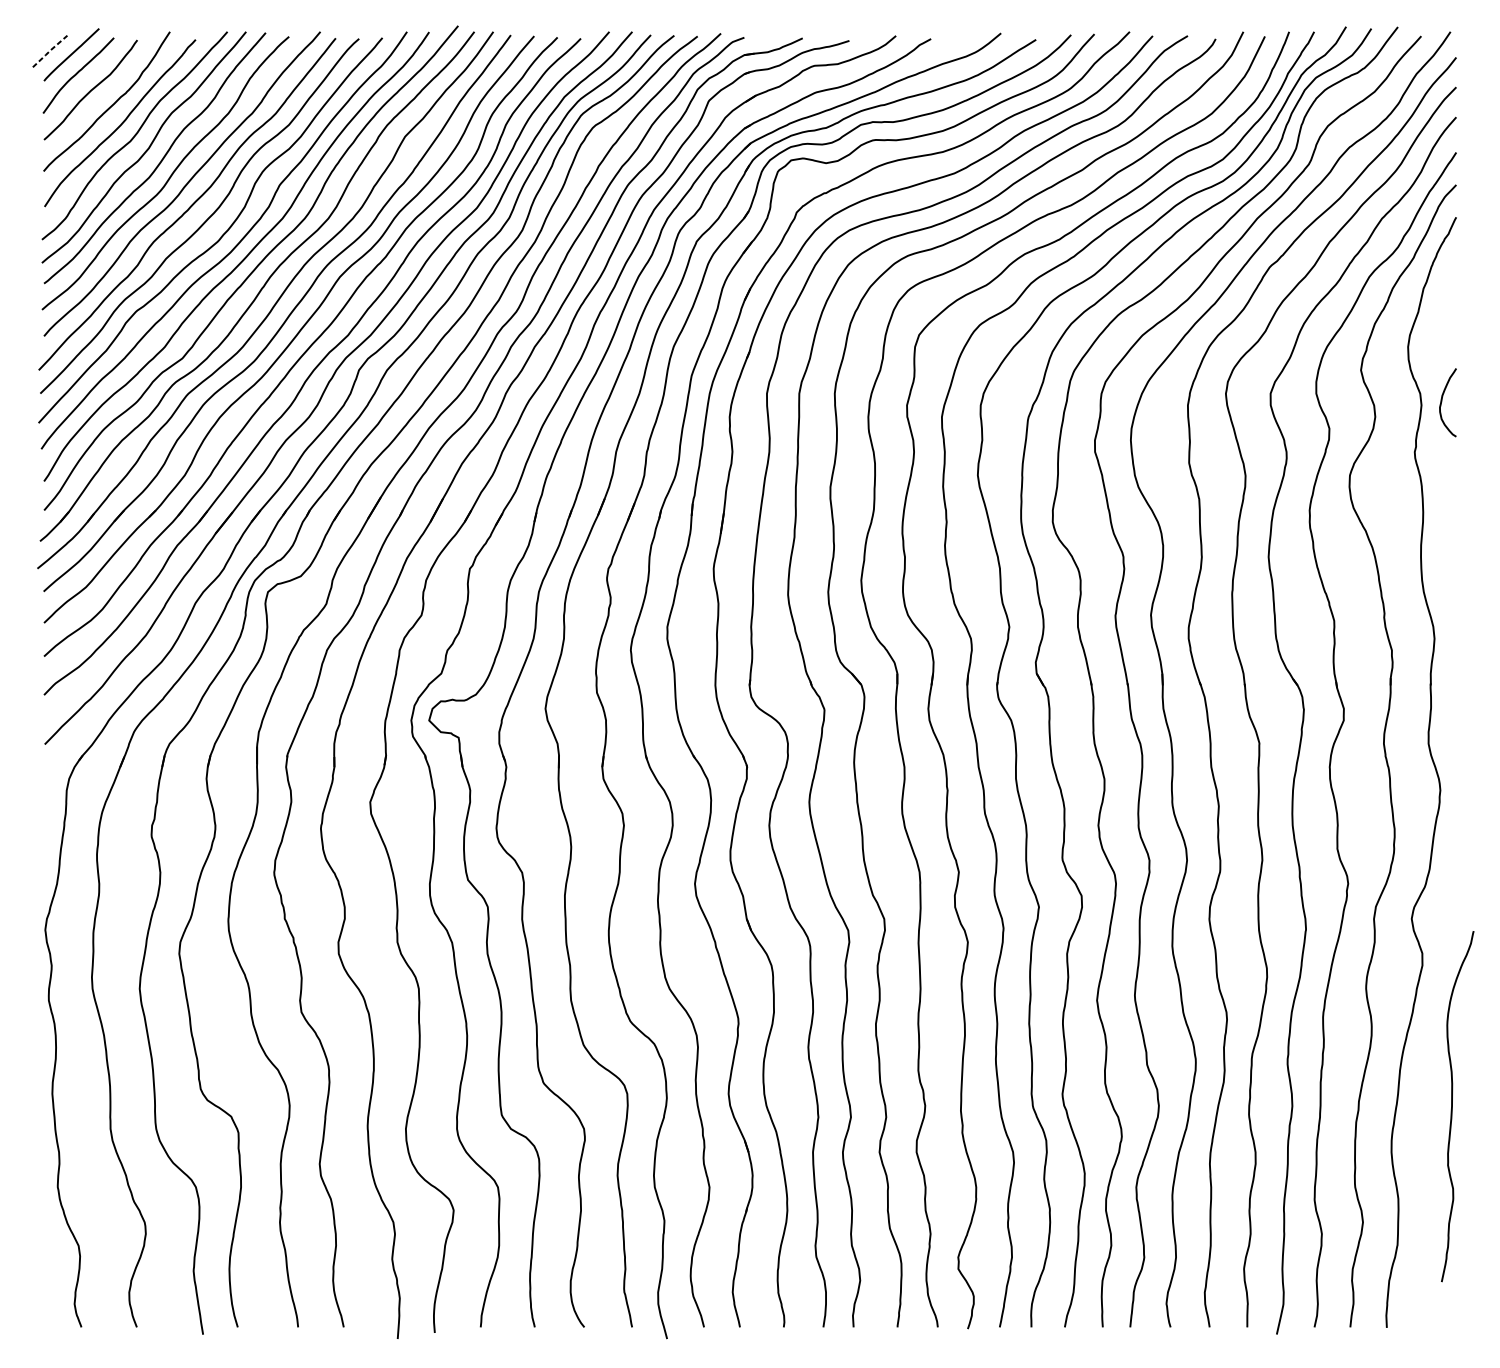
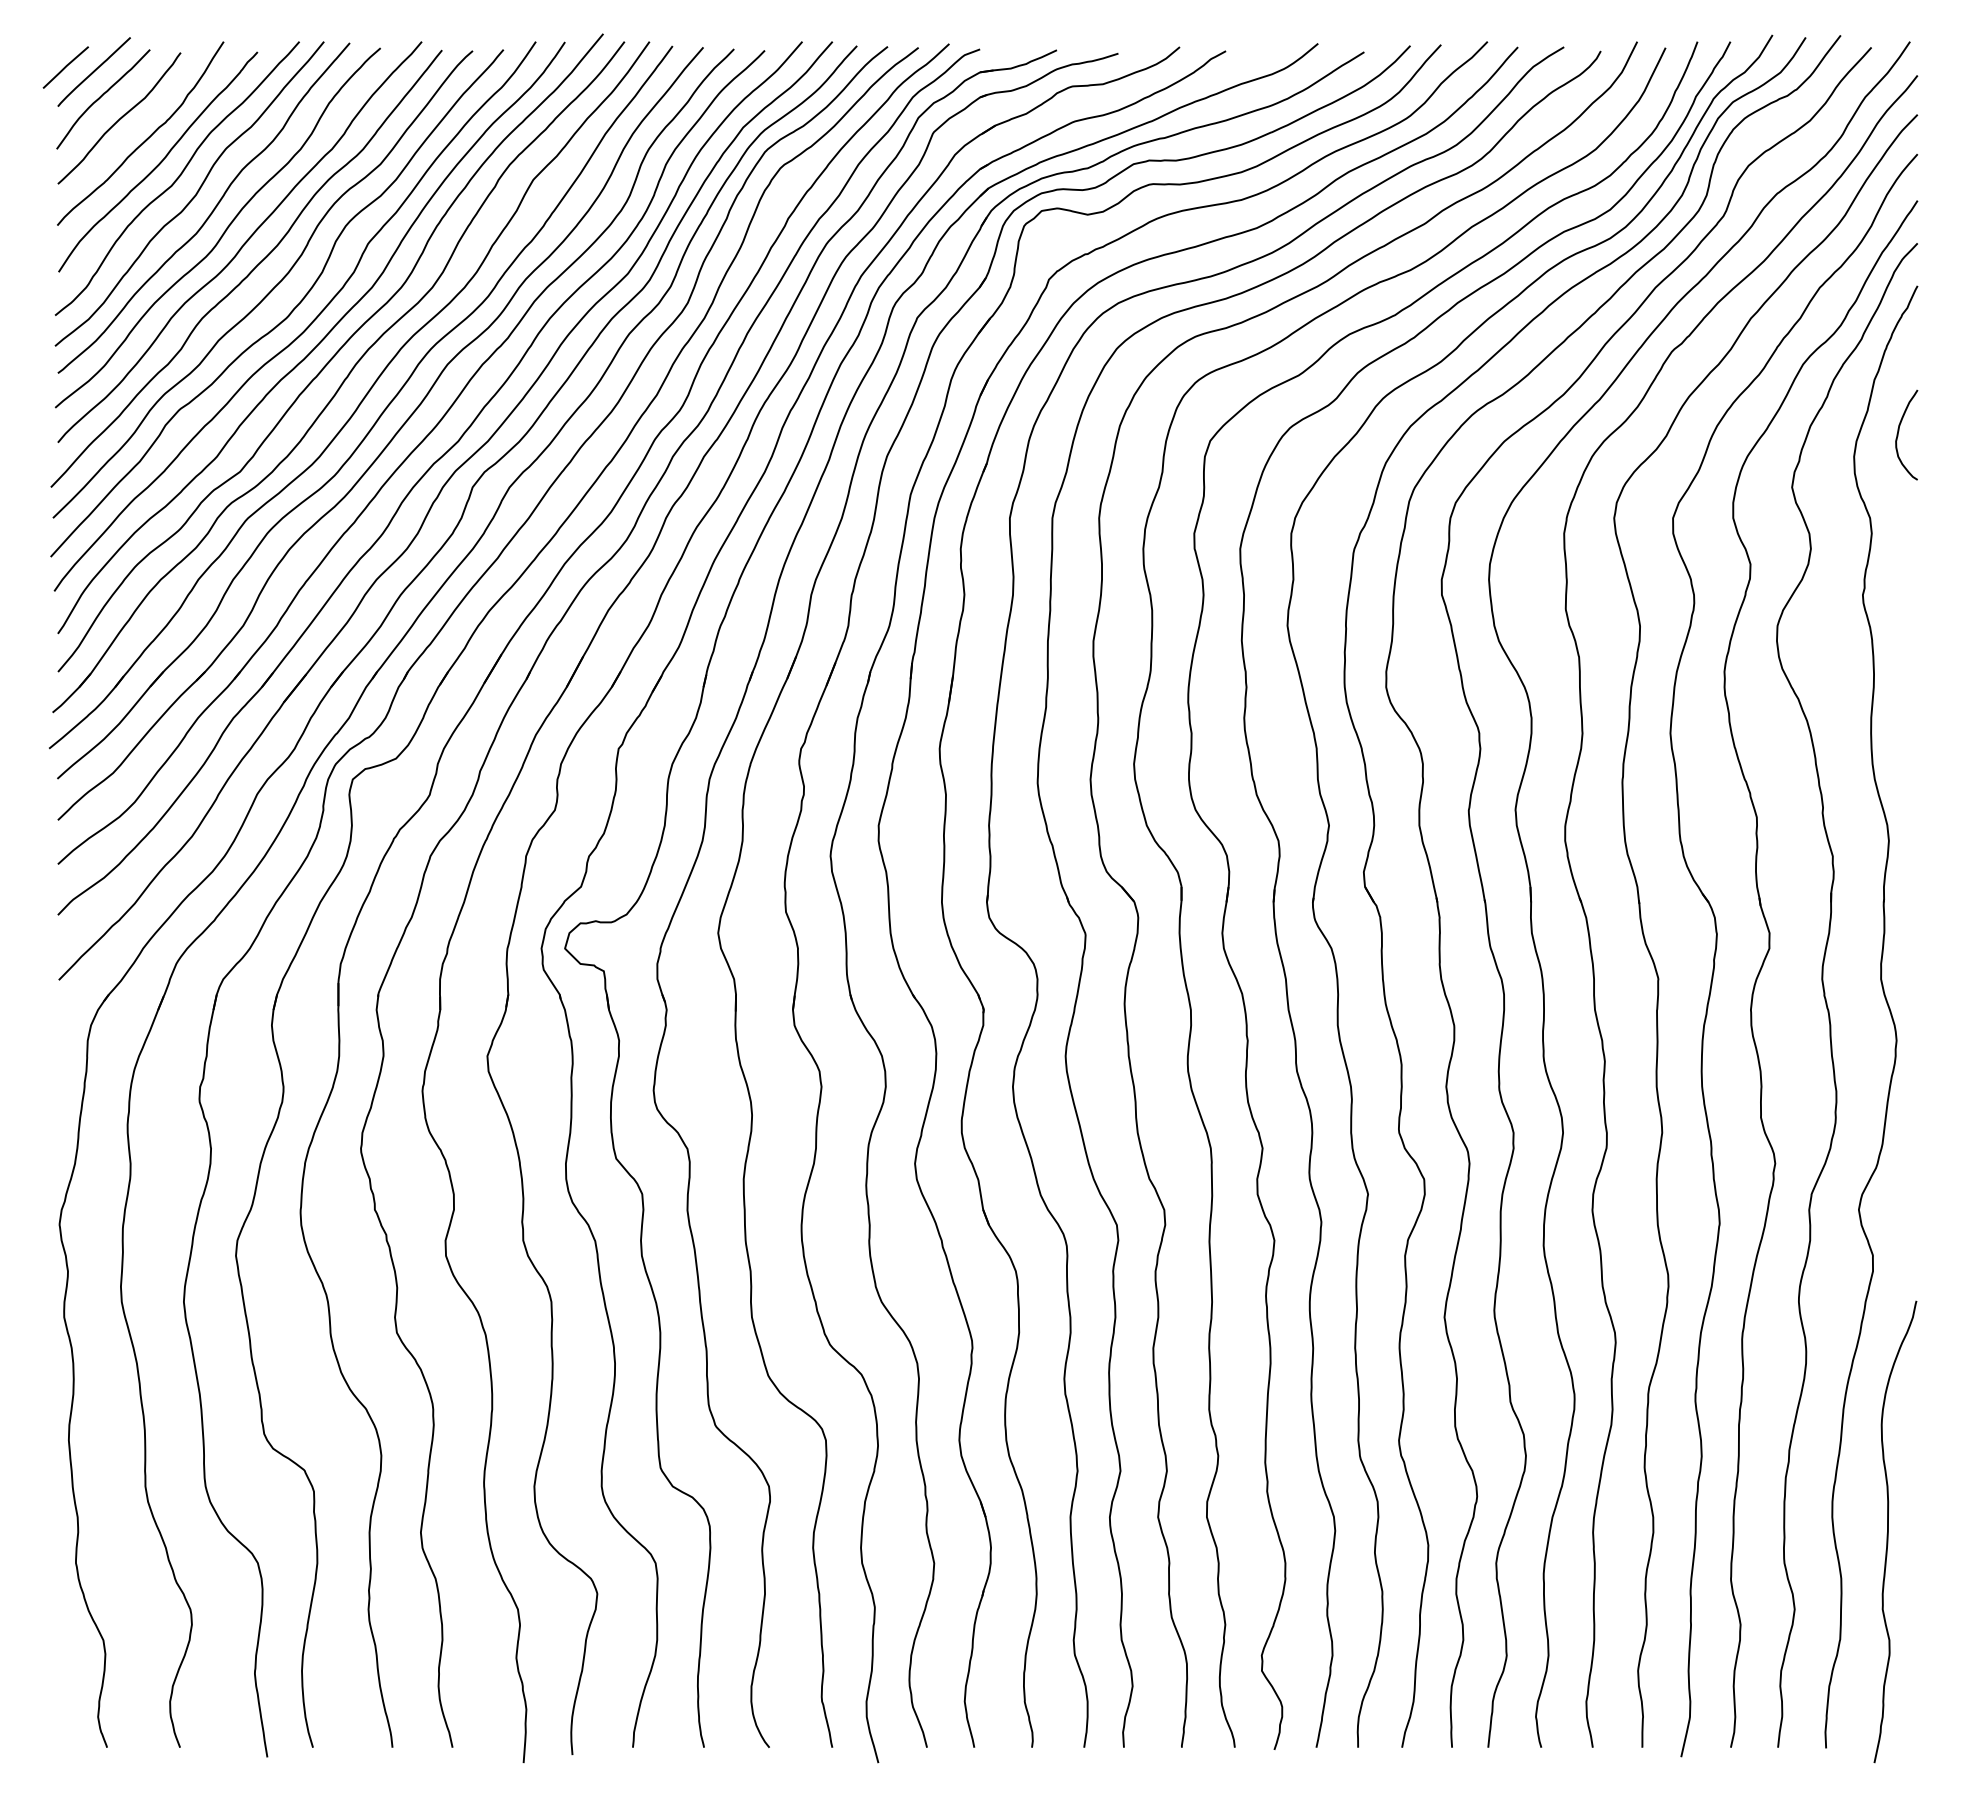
line: (49, 51) -> (65, 67), dashed -> solid
curve: (1442, 399) -> (1899, 431), moved
curve: (1452, 1106) -> (1888, 1531), moved

